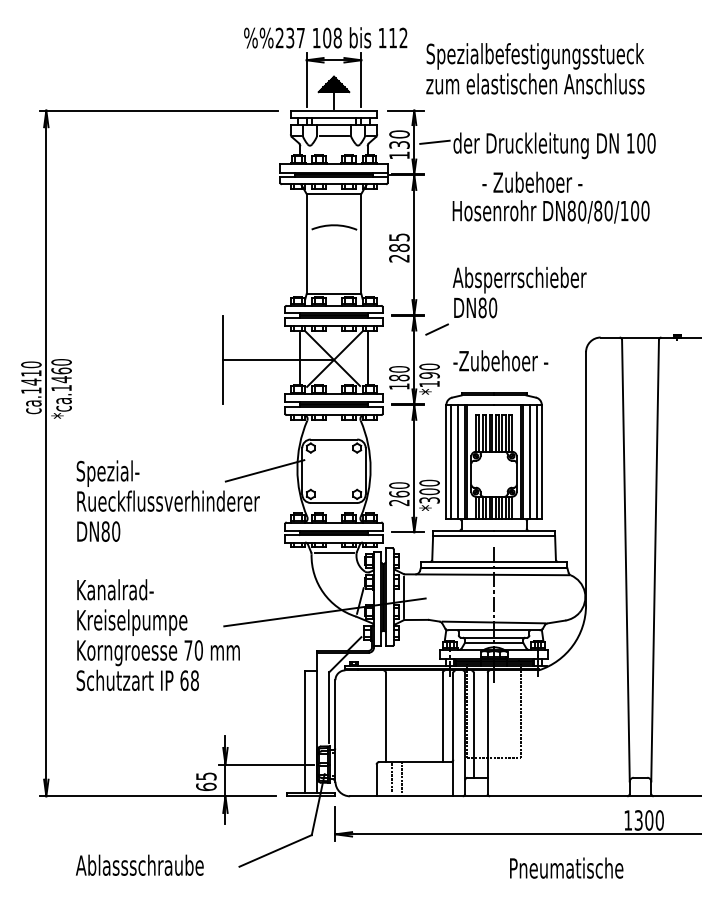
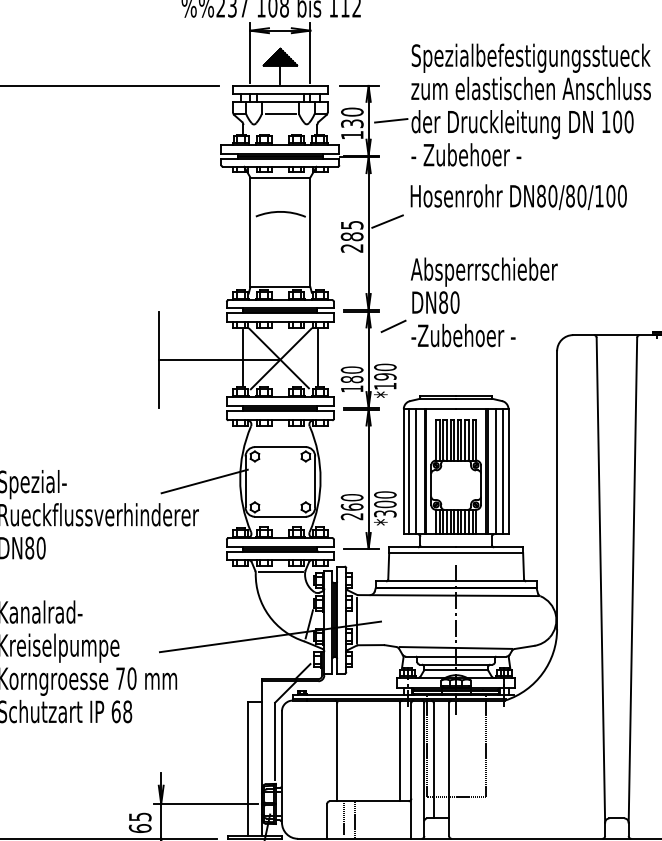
text: (535, 68) -> (531, 71), moved
text: (532, 181) -> (466, 153), moved
line: (431, 233) -> (387, 220), added
text: (500, 360) -> (463, 335), moved

